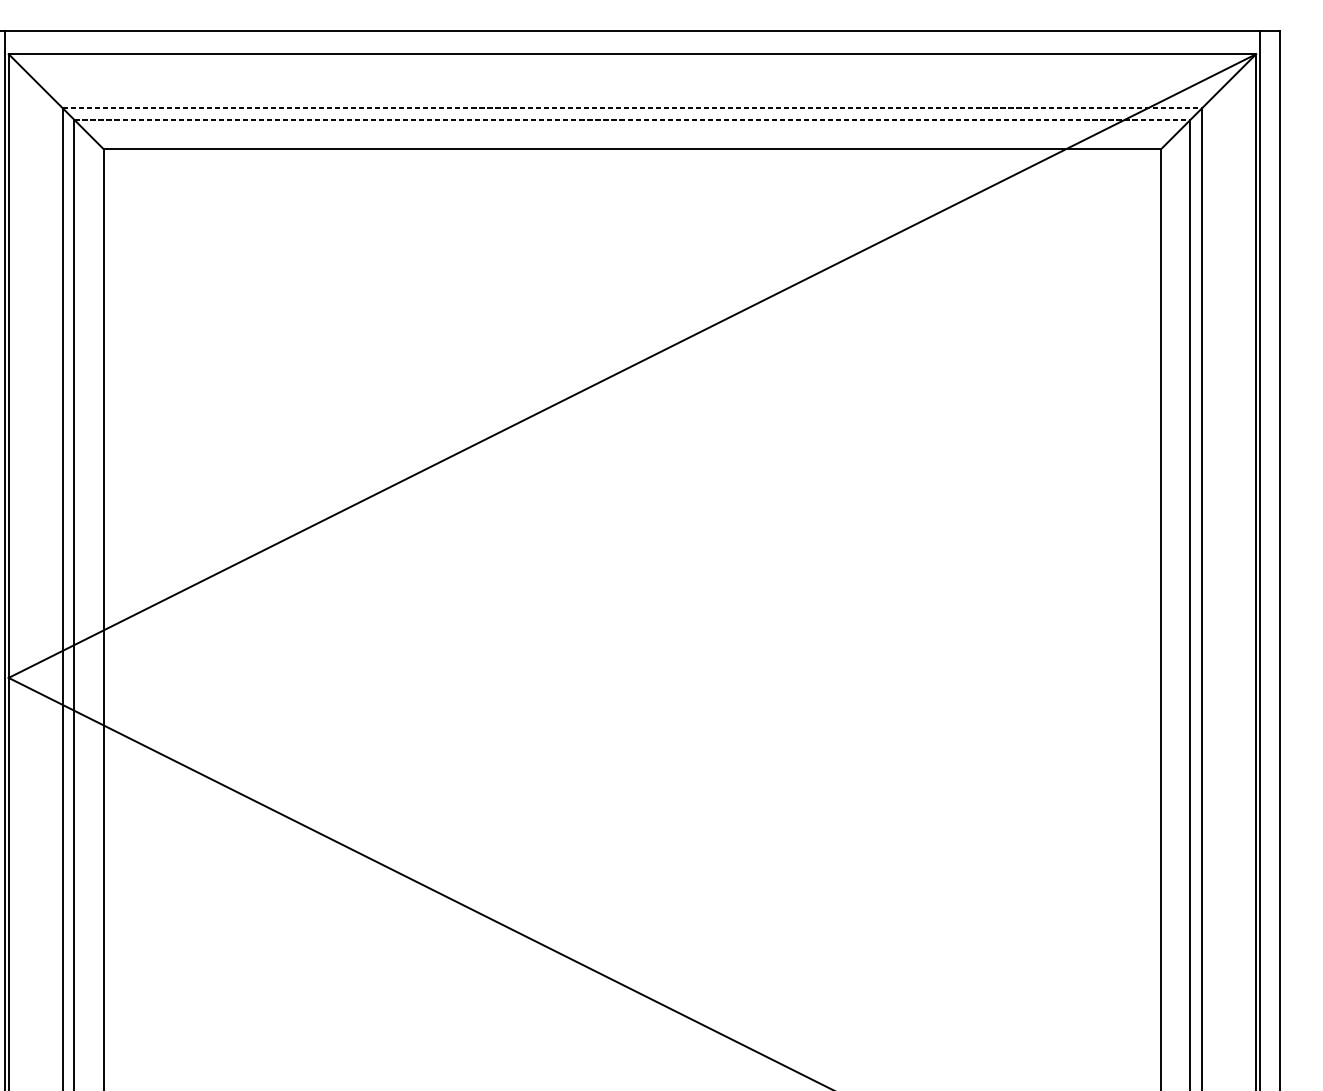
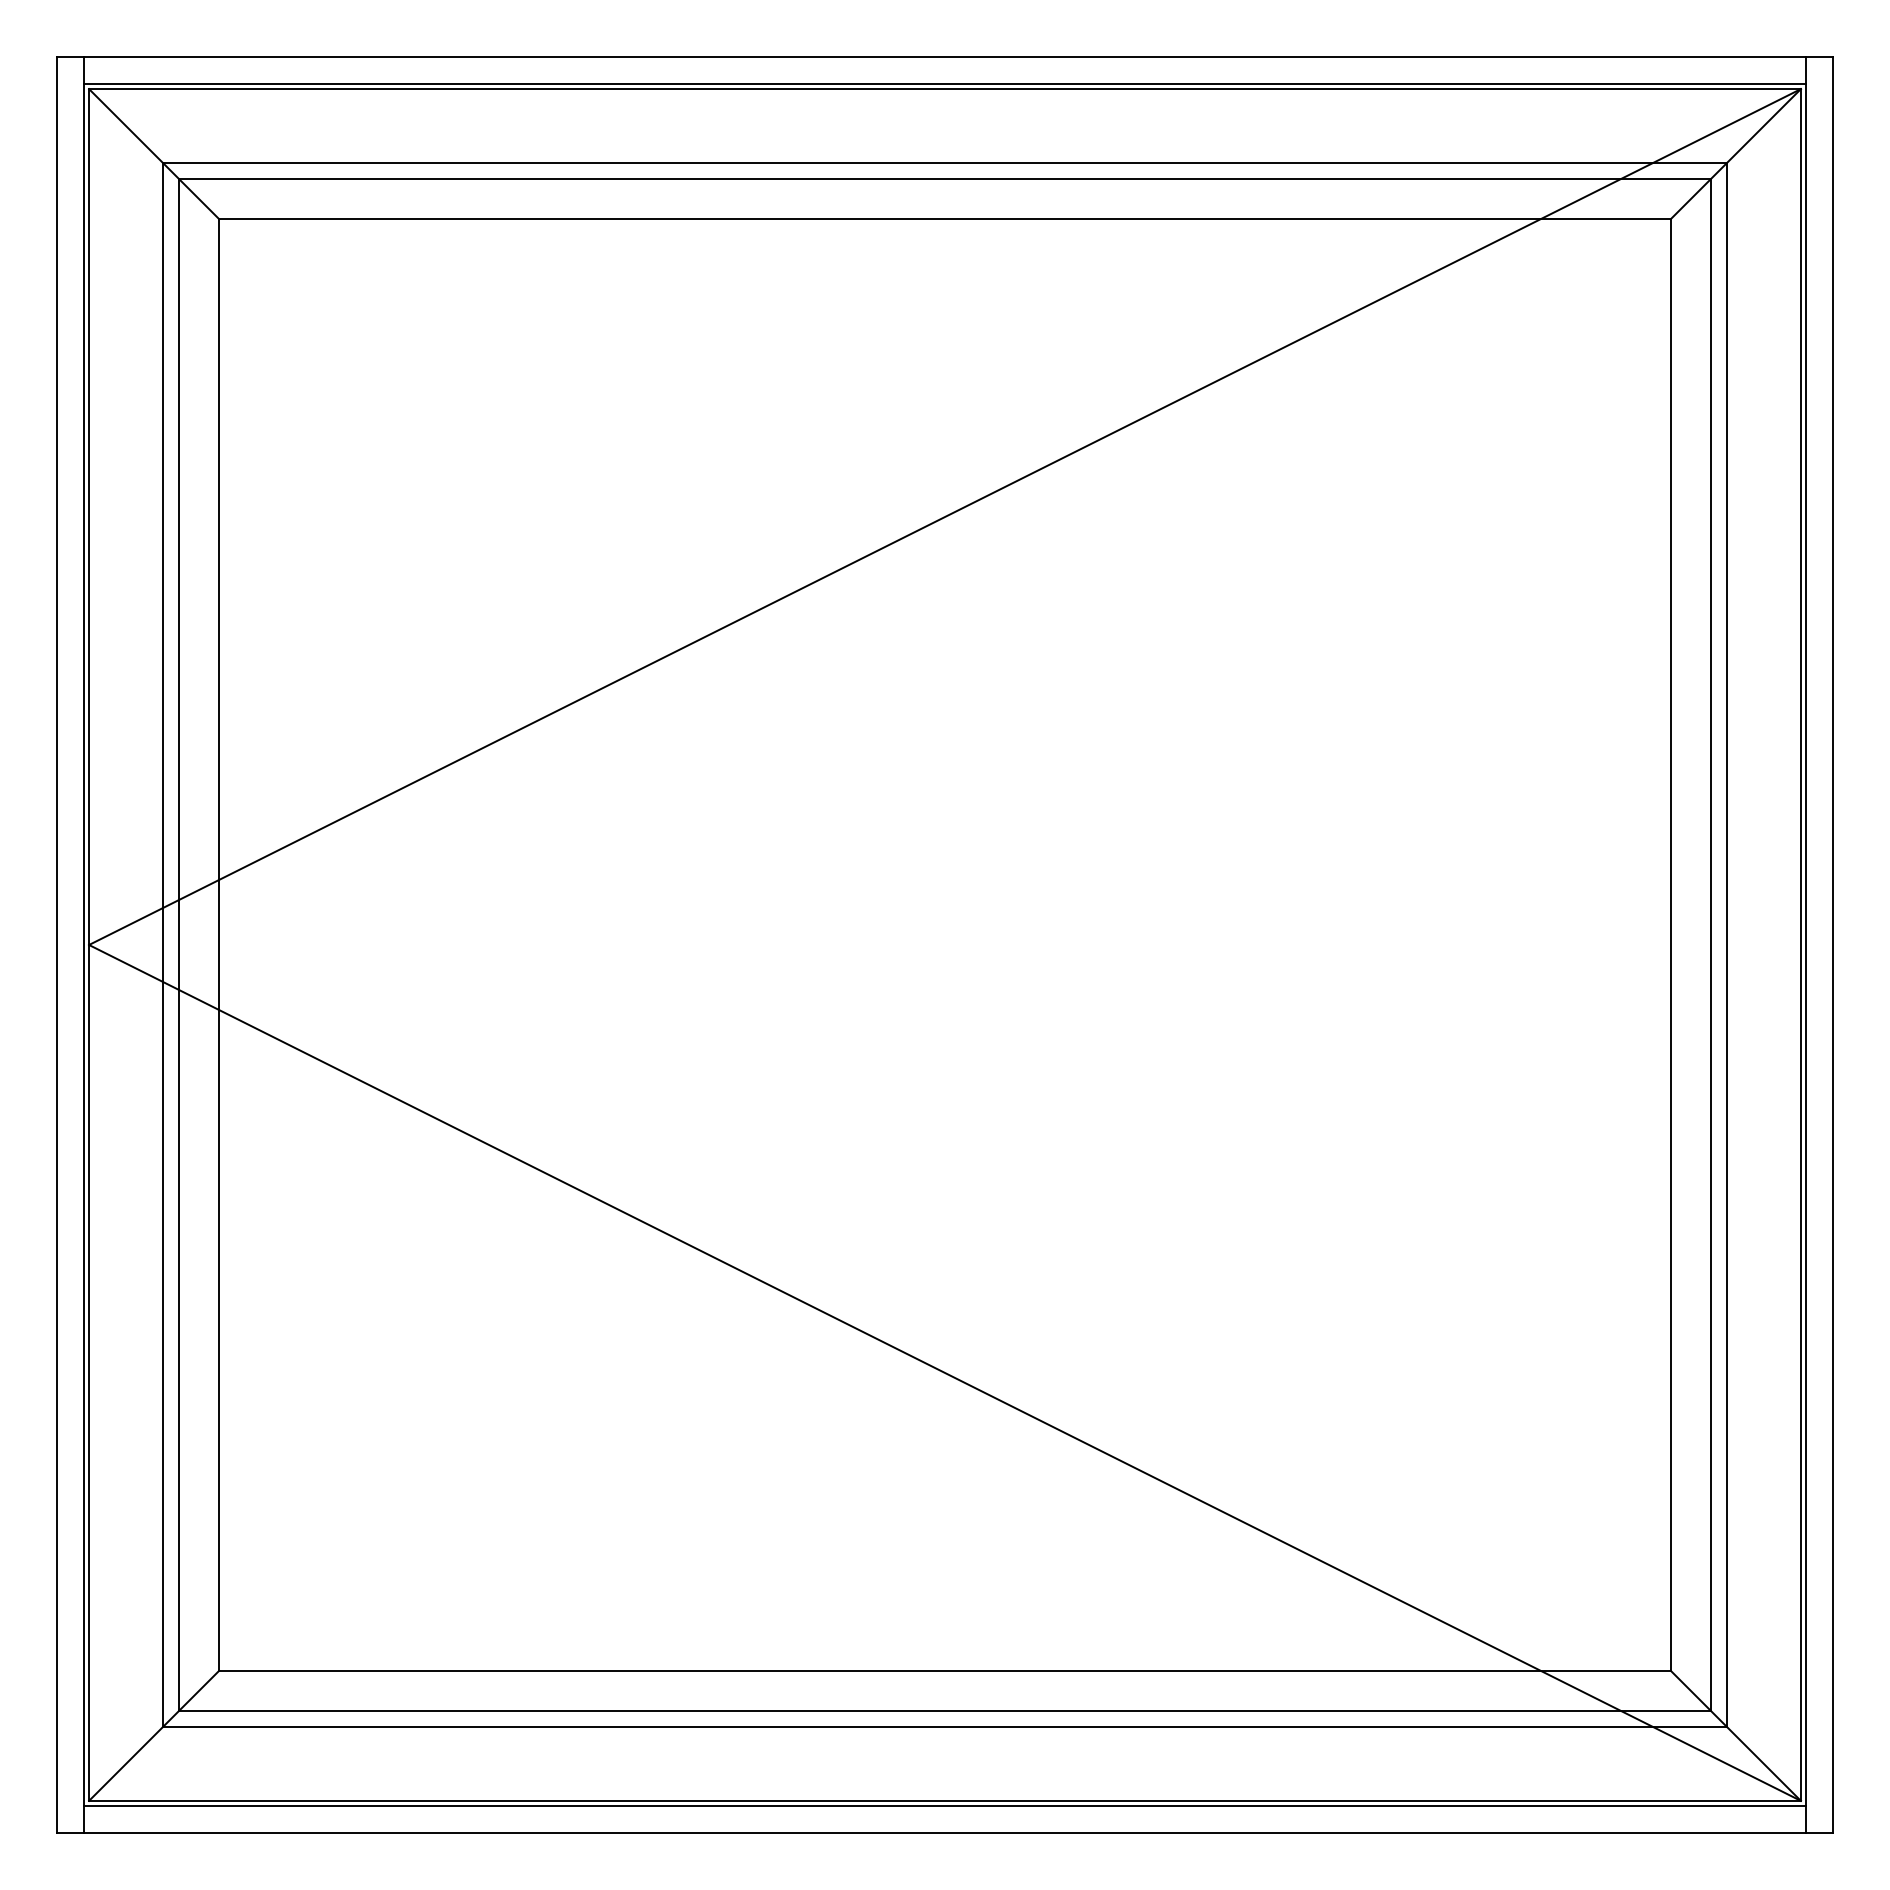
line: (632, 50) -> (944, 84), added
line: (632, 108) -> (944, 163), dashed -> solid
line: (632, 120) -> (944, 179), dashed -> solid

